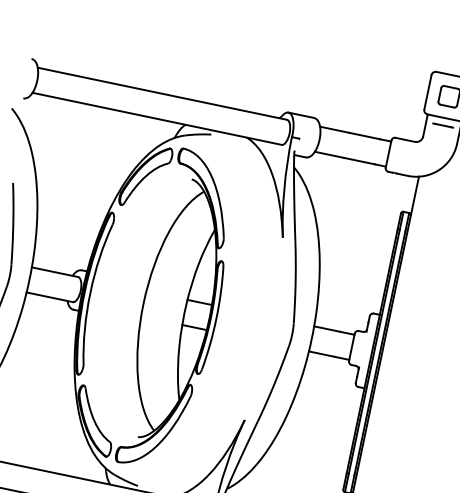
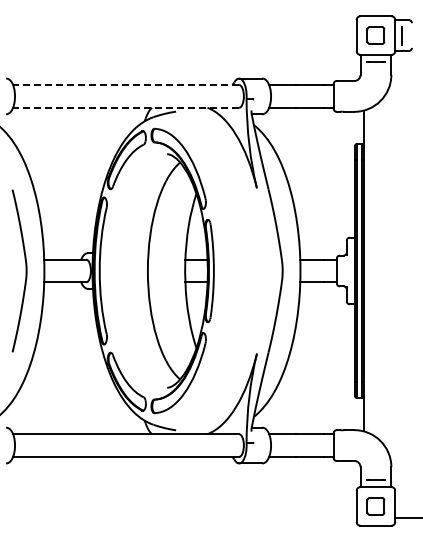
line: (162, 94) -> (126, 85), solid -> dashed
line: (157, 118) -> (126, 107), solid -> dashed

